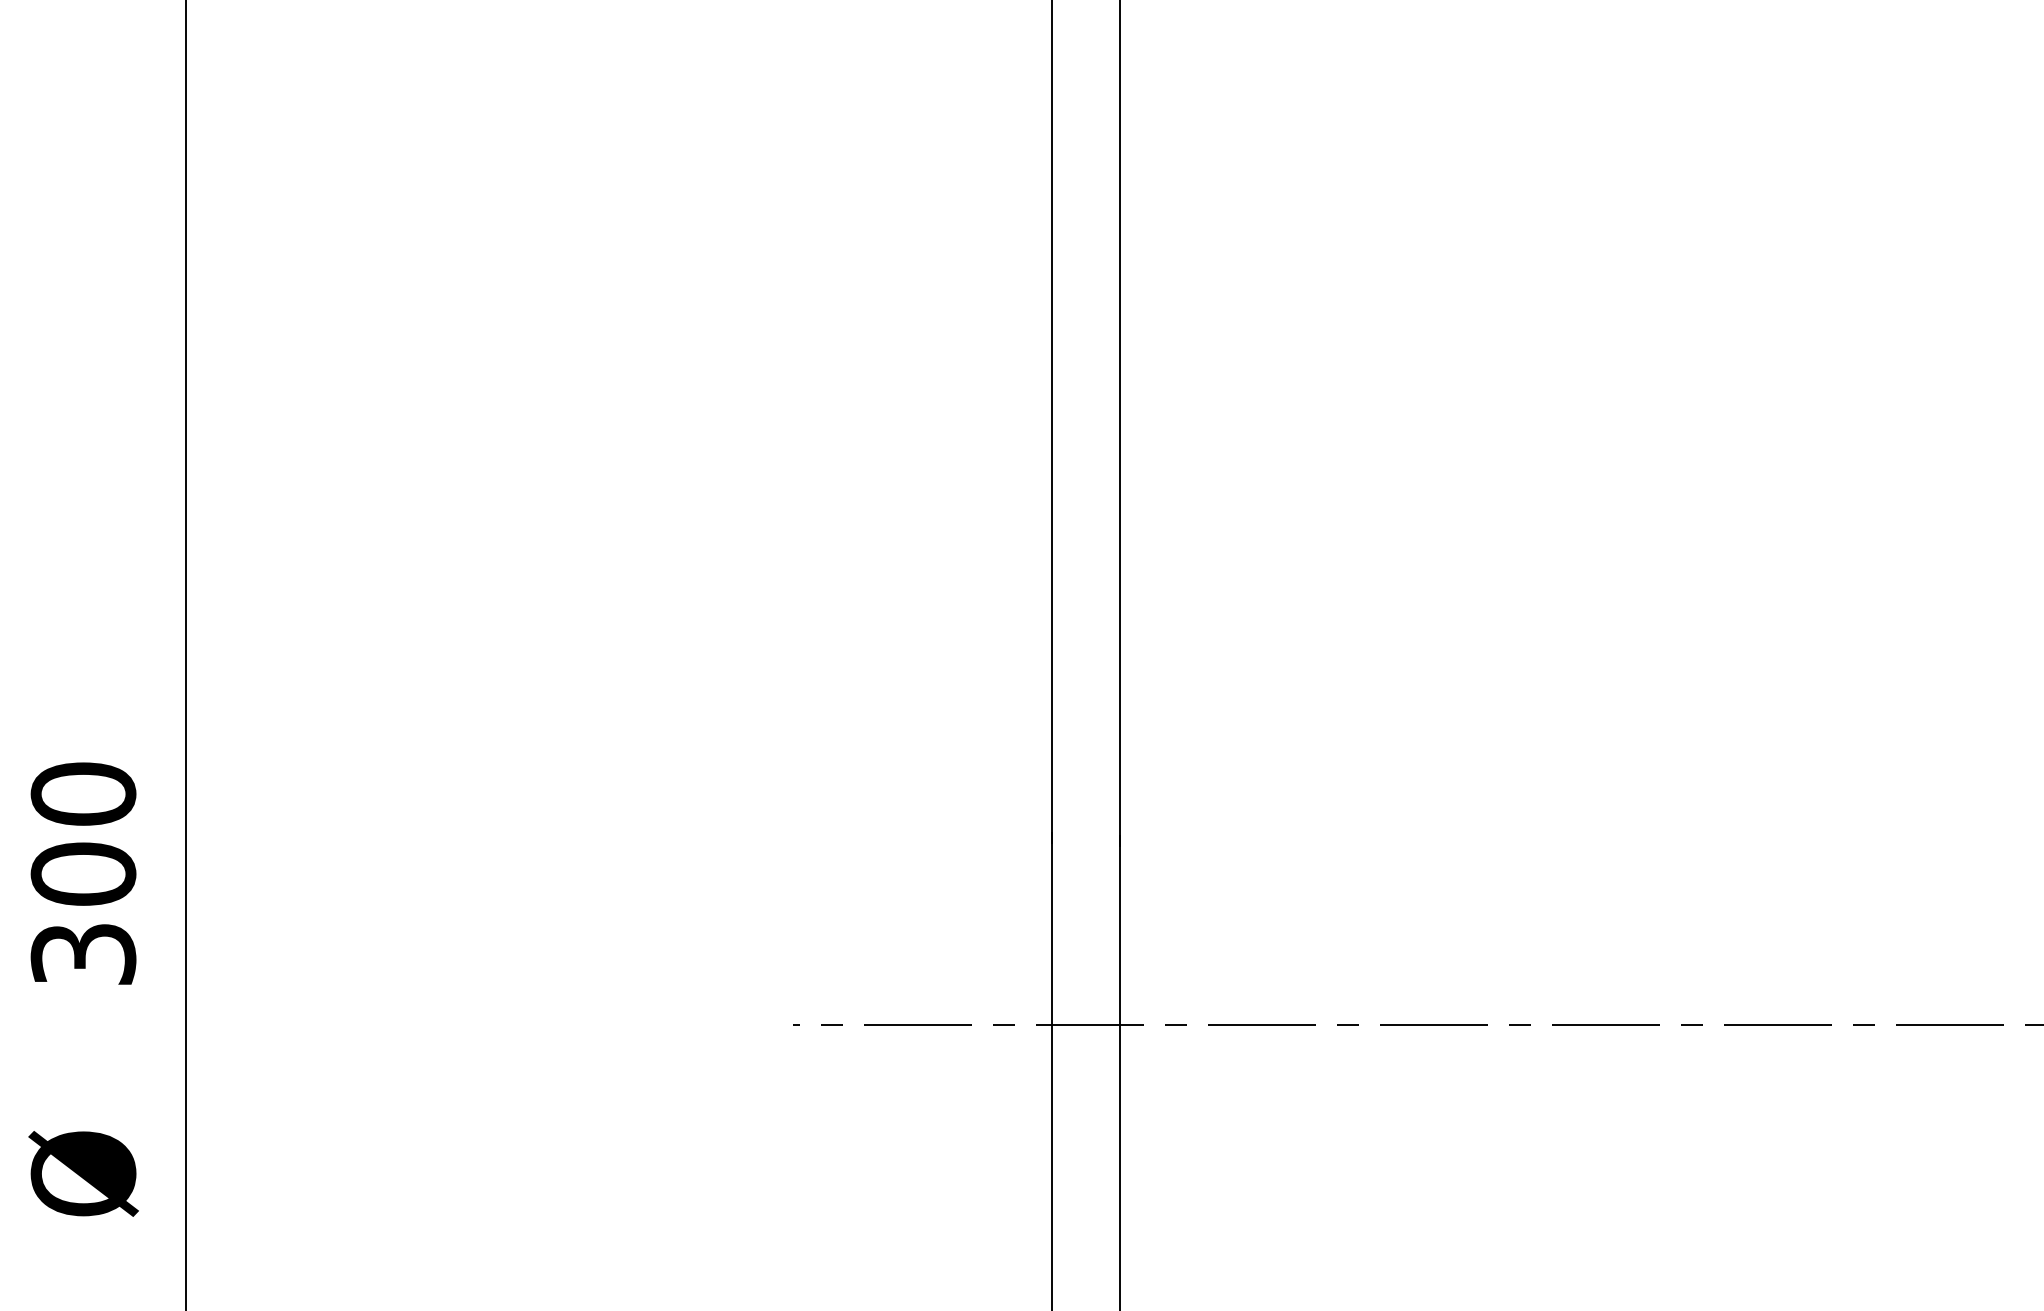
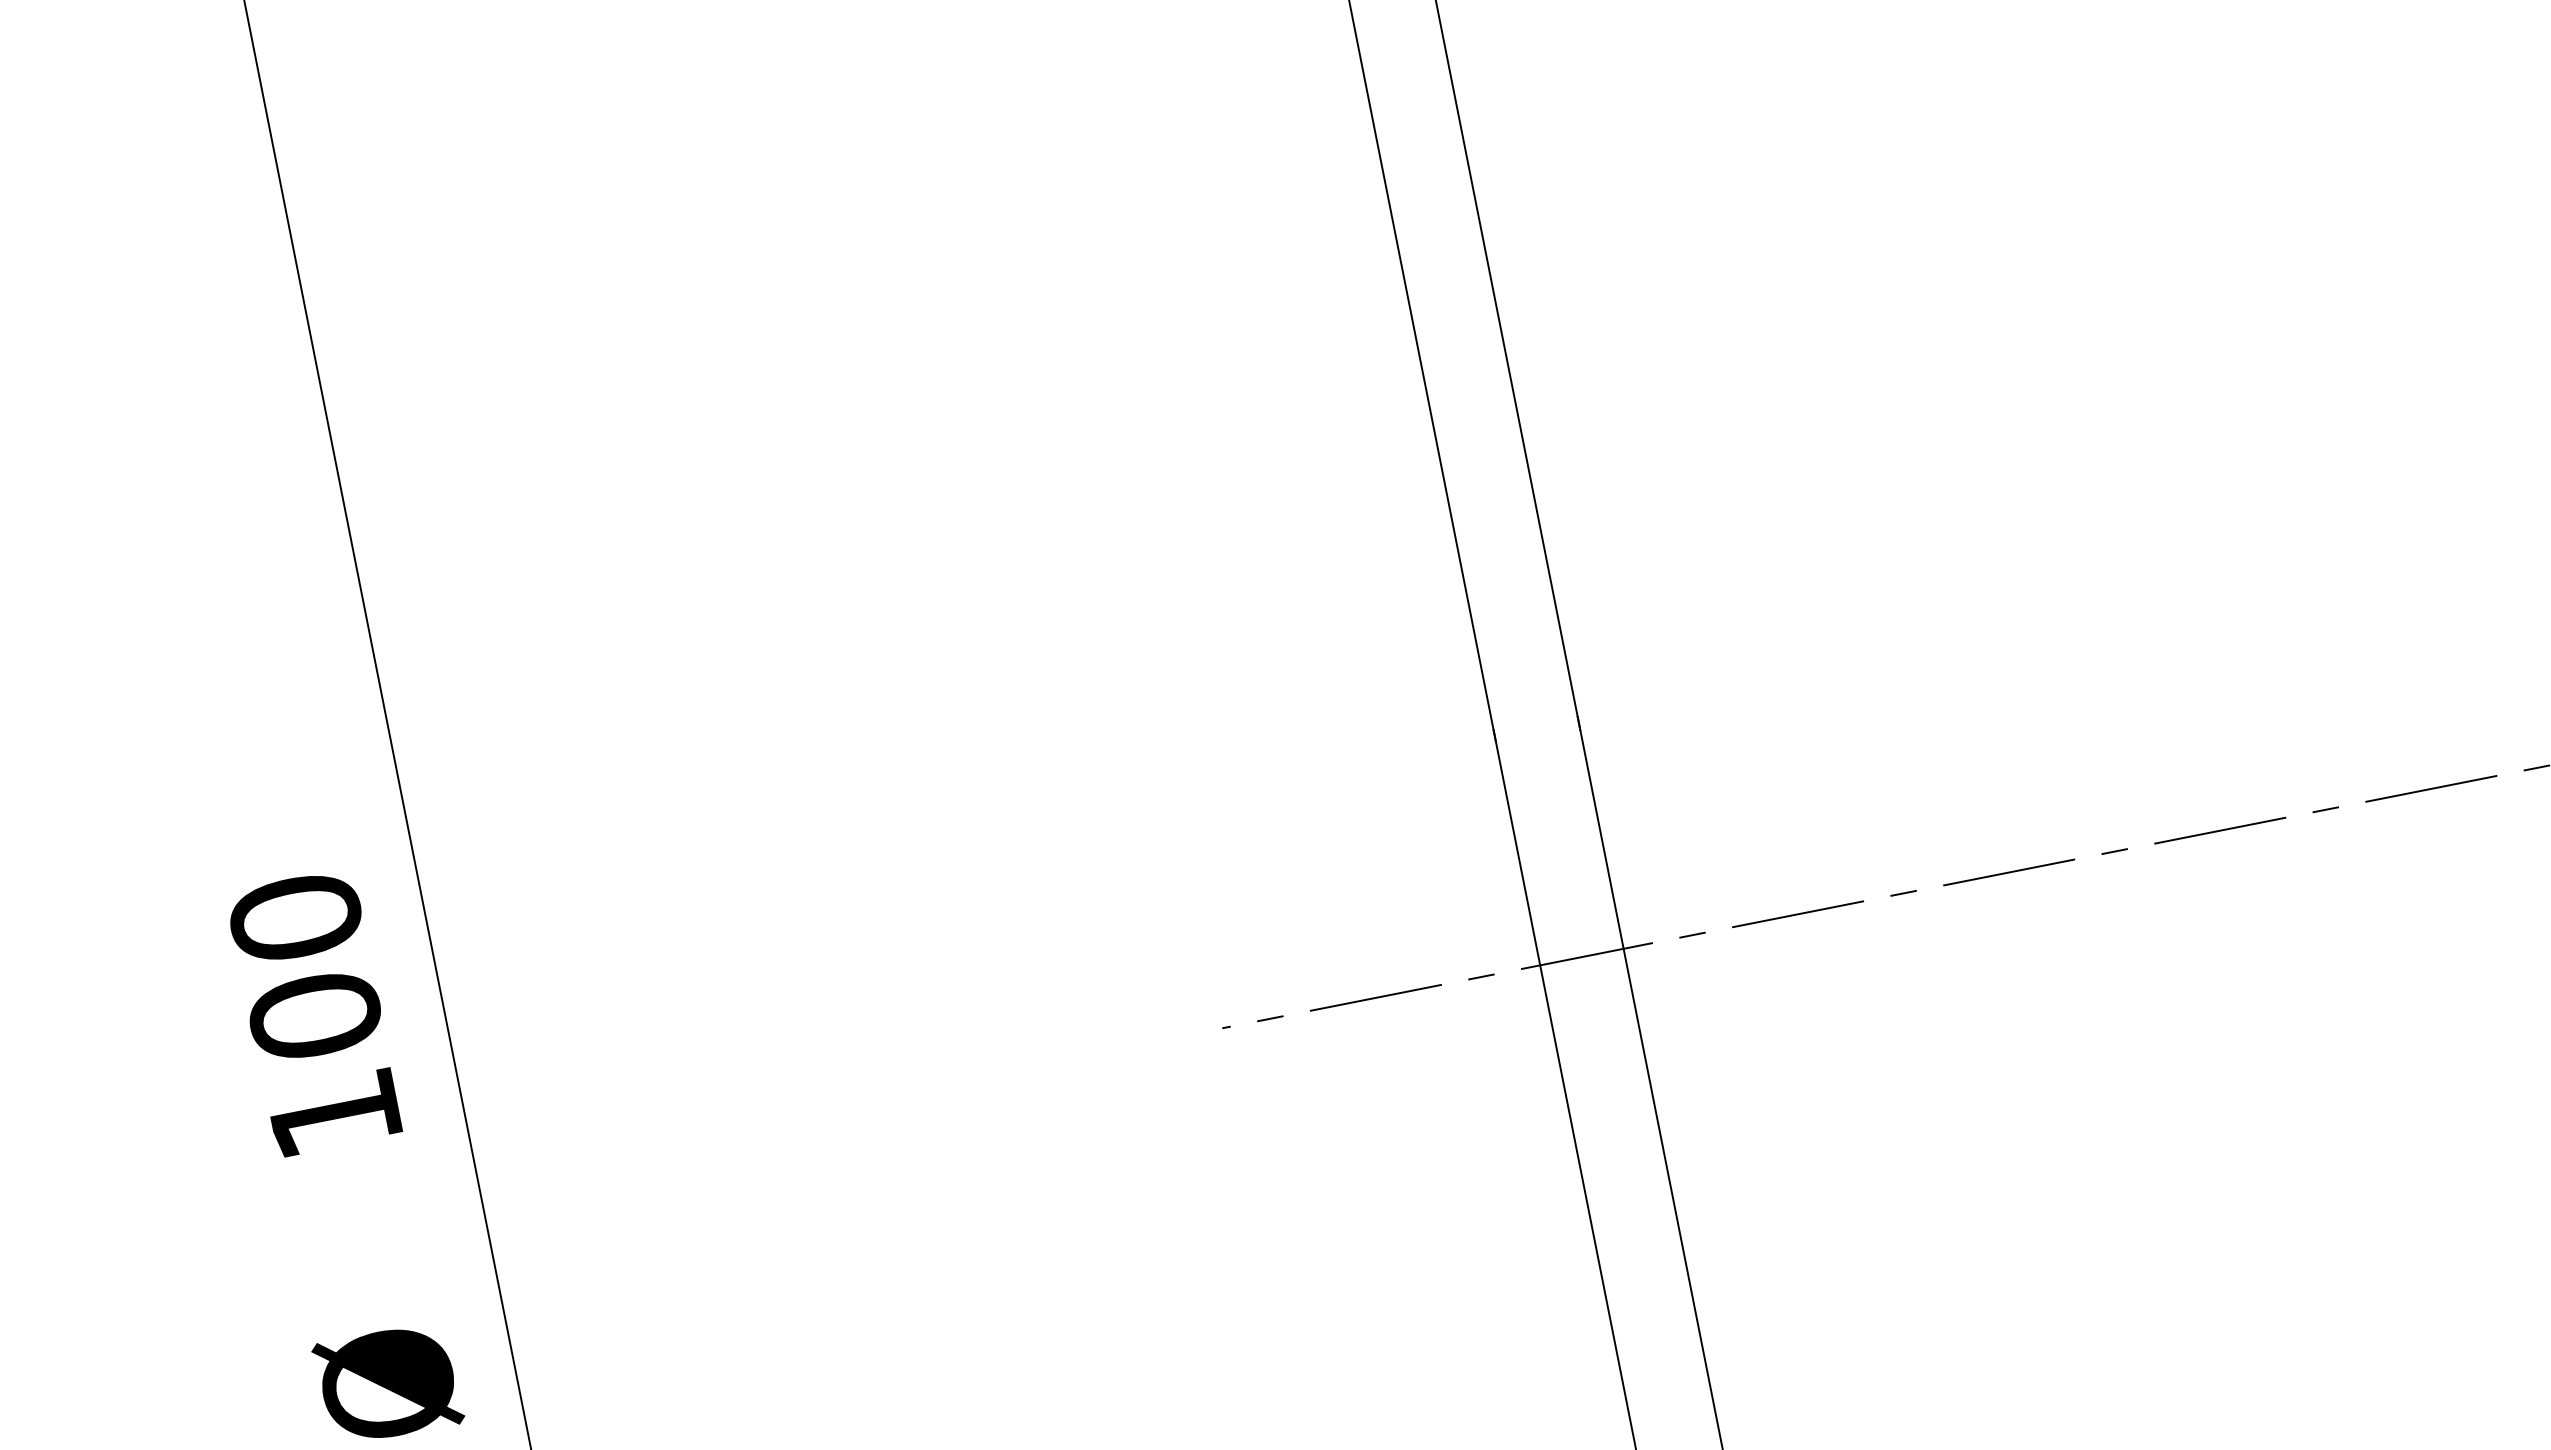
text: (83, 954) -> (334, 1114), 300 -> 100

